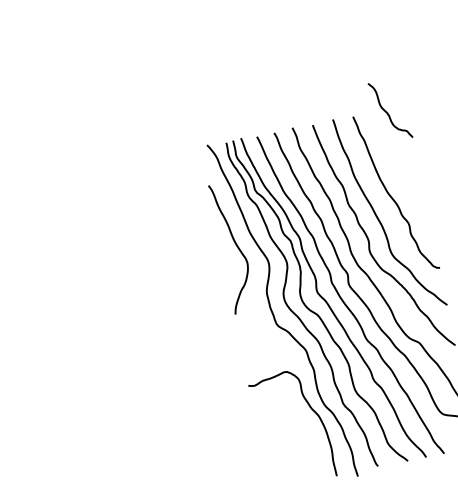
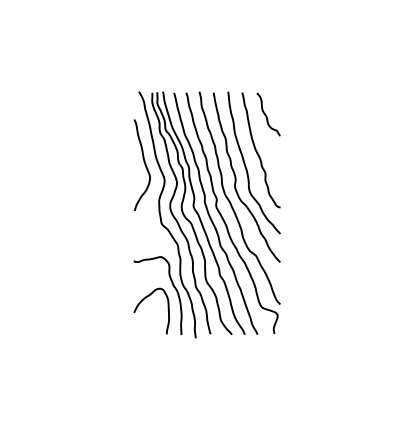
curve: (387, 111) -> (266, 114), moved
curve: (272, 439) -> (142, 301), added

